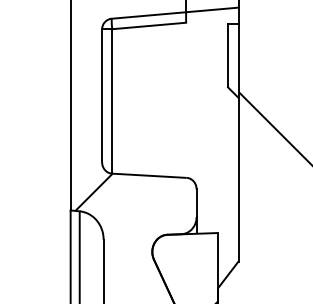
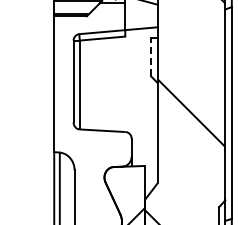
line: (228, 55) -> (151, 56), solid -> dashed
hatch: (93, 191) -> (68, 140), removed

